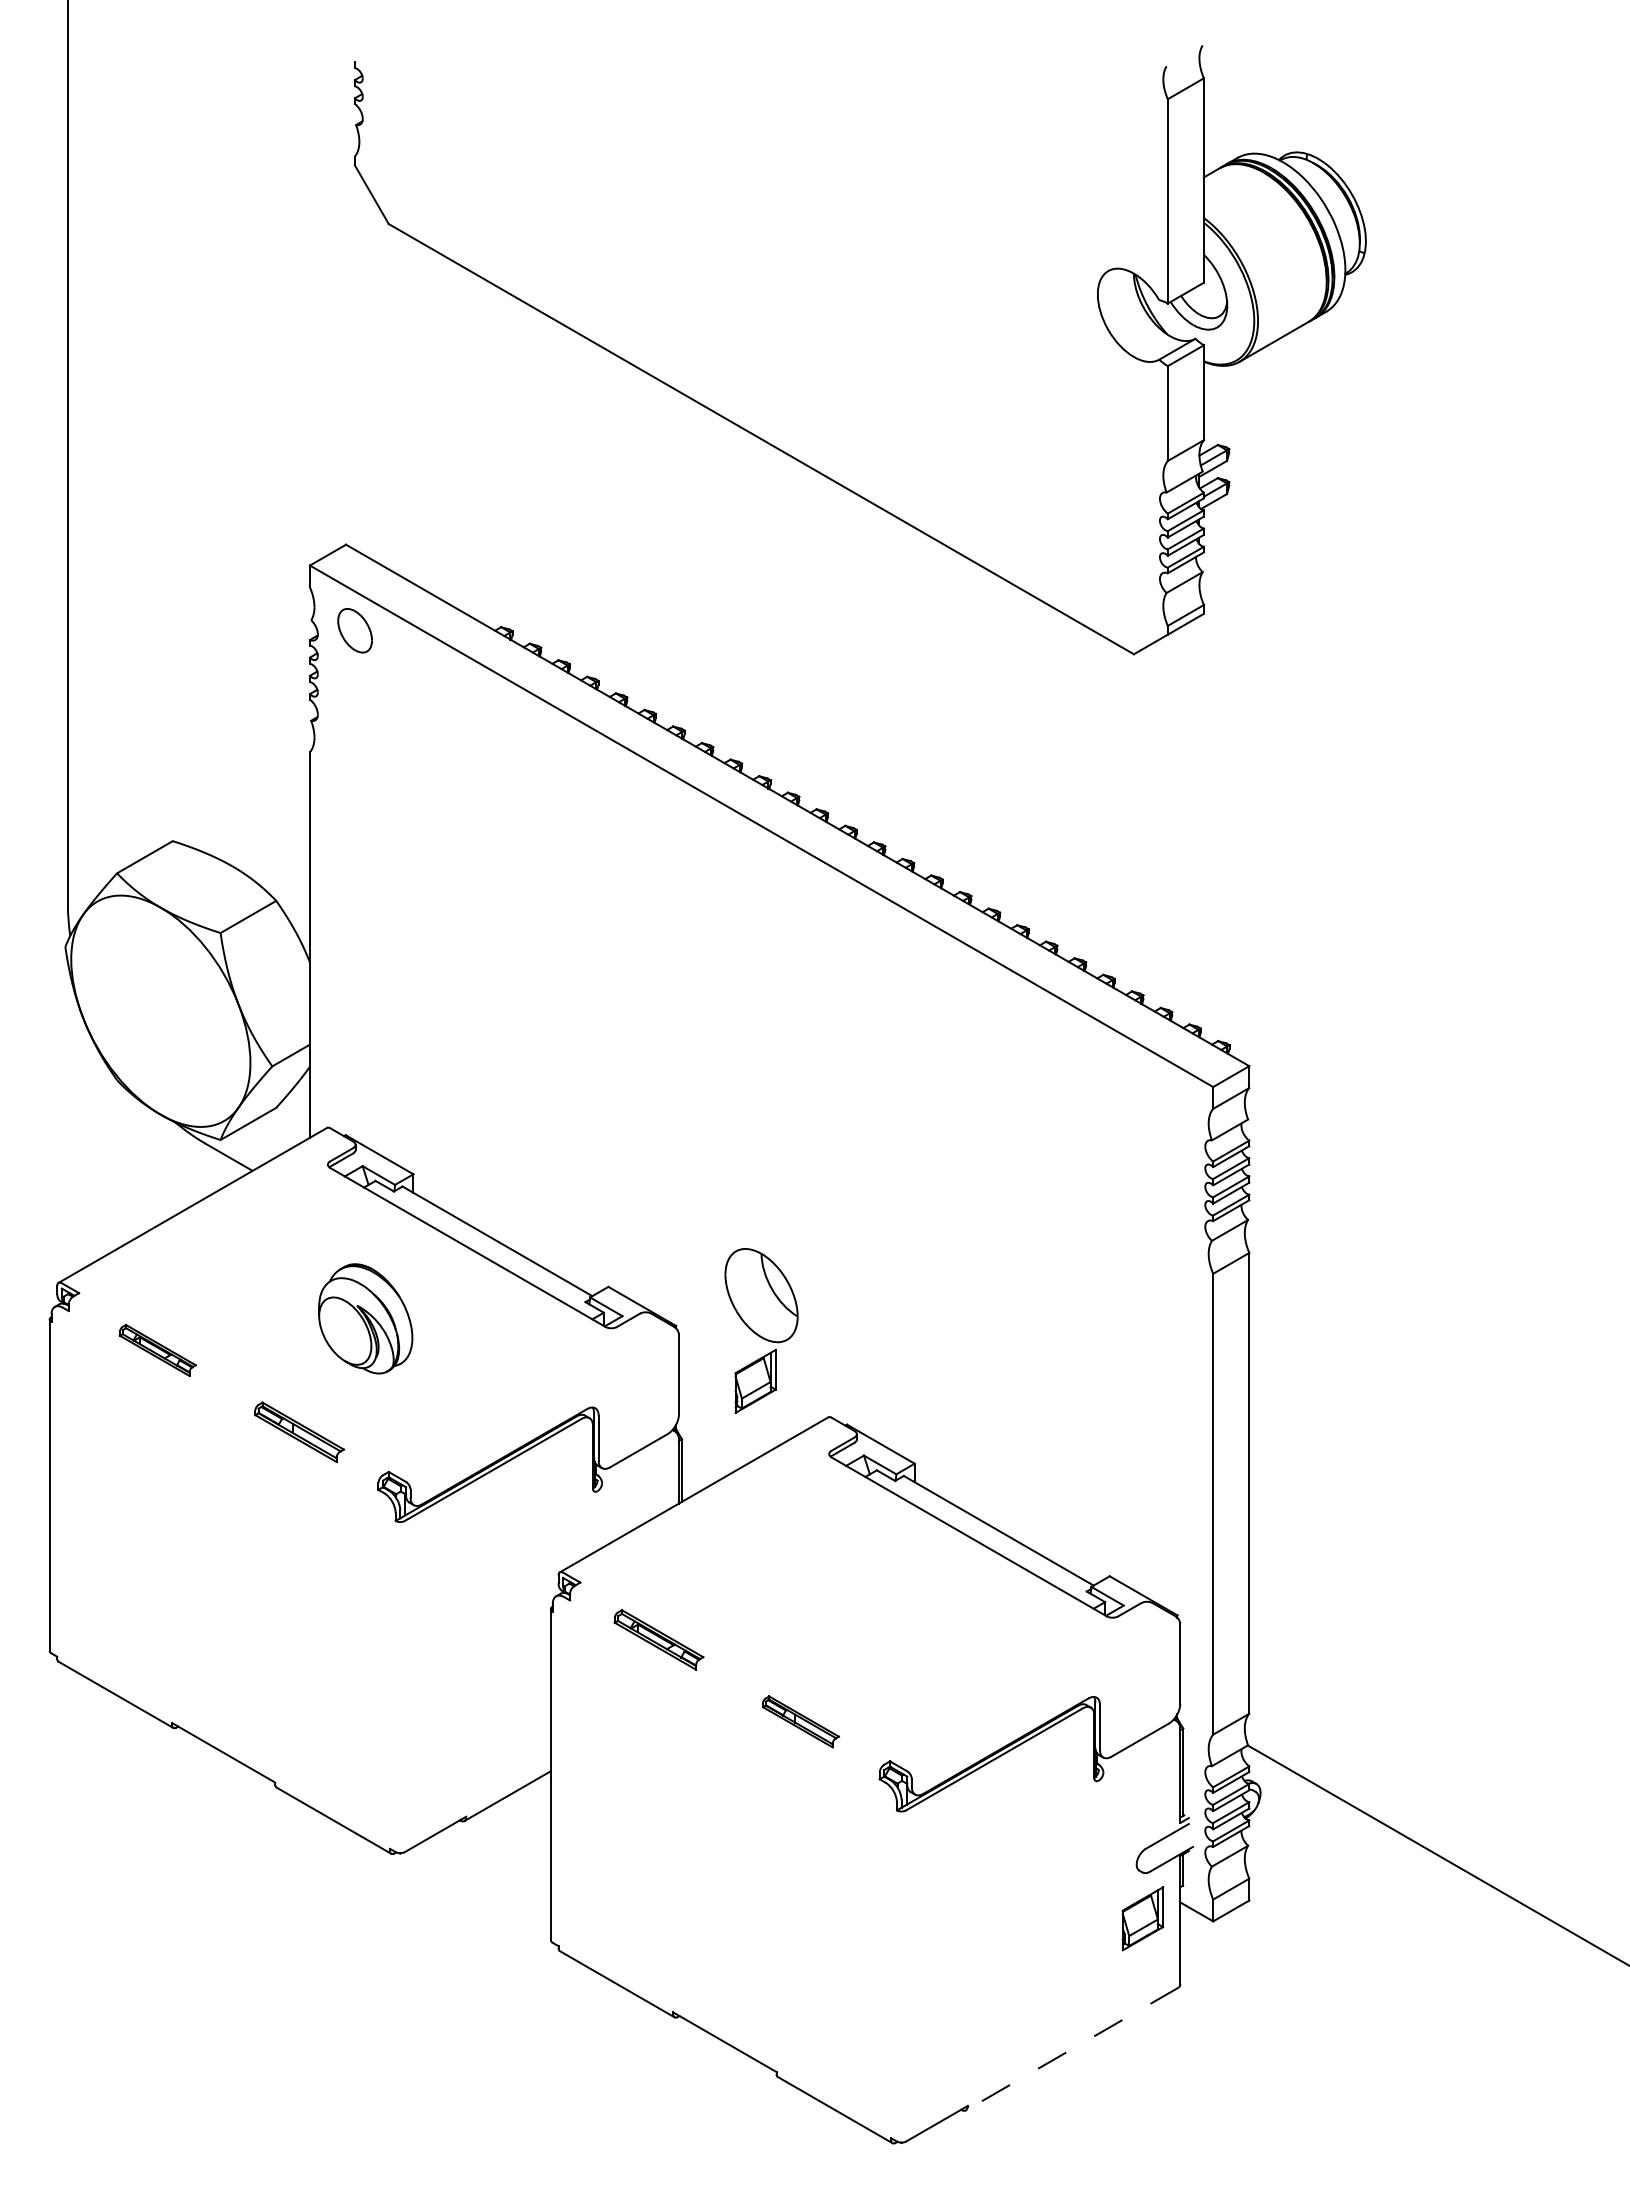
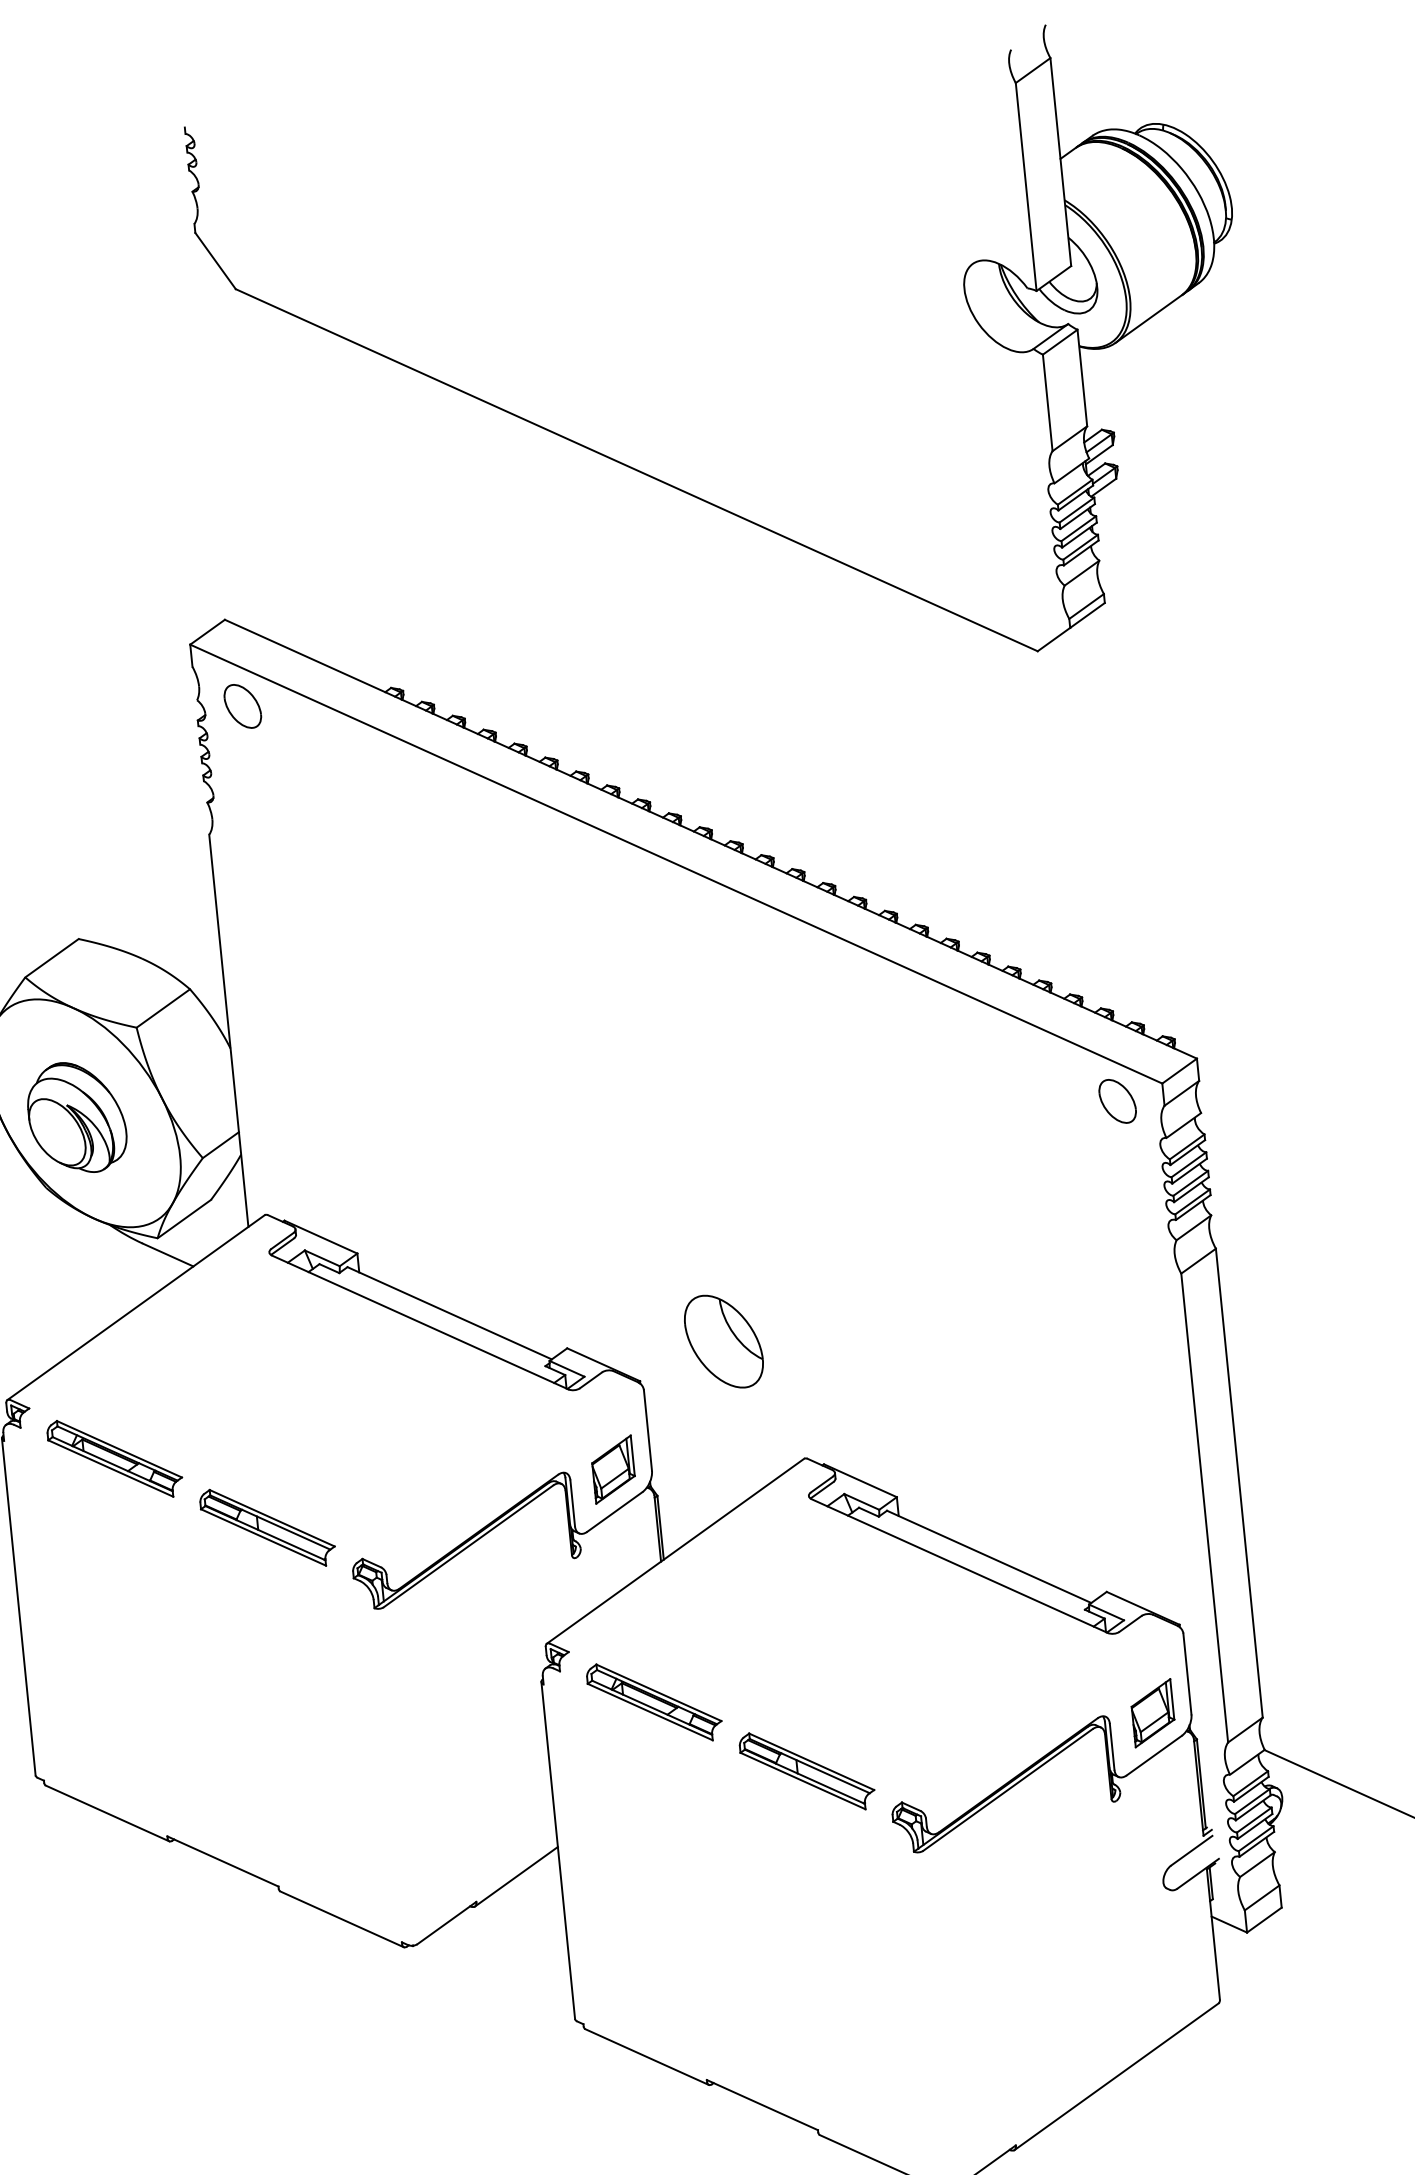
part: (1167, 1099) -> (1117, 1100), added
part: (365, 1318) -> (76, 1117), moved
part: (157, 1350) -> (114, 1458), size x1.67
part: (755, 1381) -> (613, 1469), moved
part: (299, 1431) -> (267, 1526), size x1.43
part: (658, 1639) -> (653, 1702), size x1.43
part: (800, 1721) -> (806, 1771), size x1.67
part: (1142, 1918) -> (1152, 1712), moved
line: (1072, 2049) -> (1116, 2077), dashed -> solid

